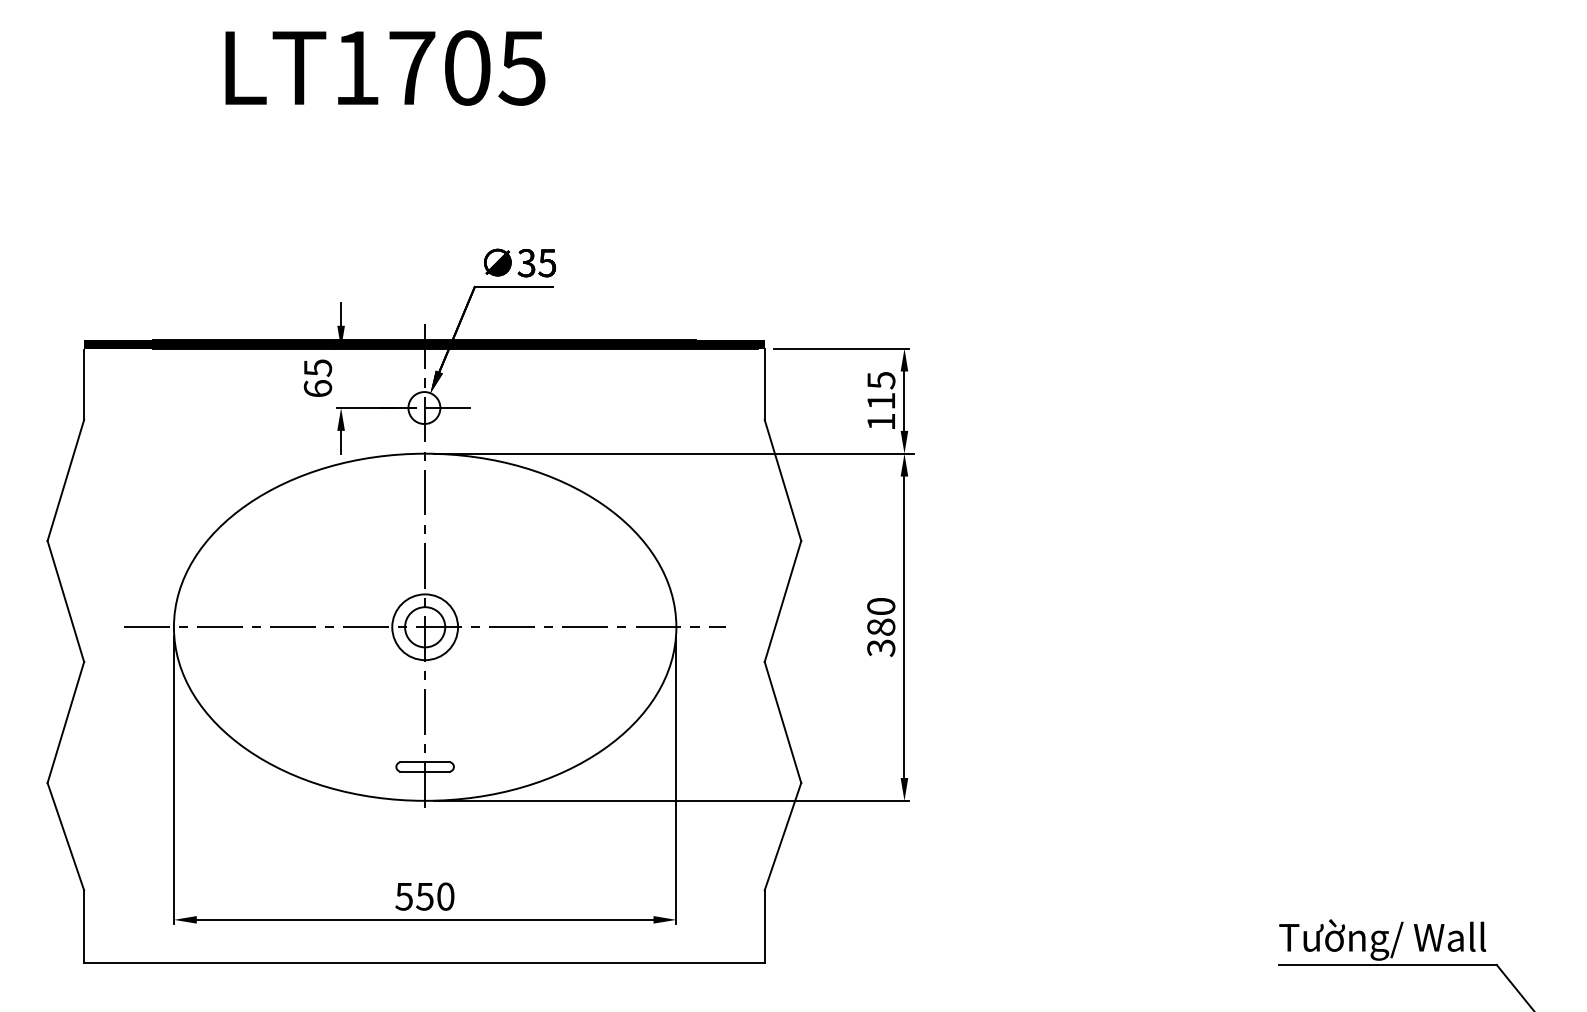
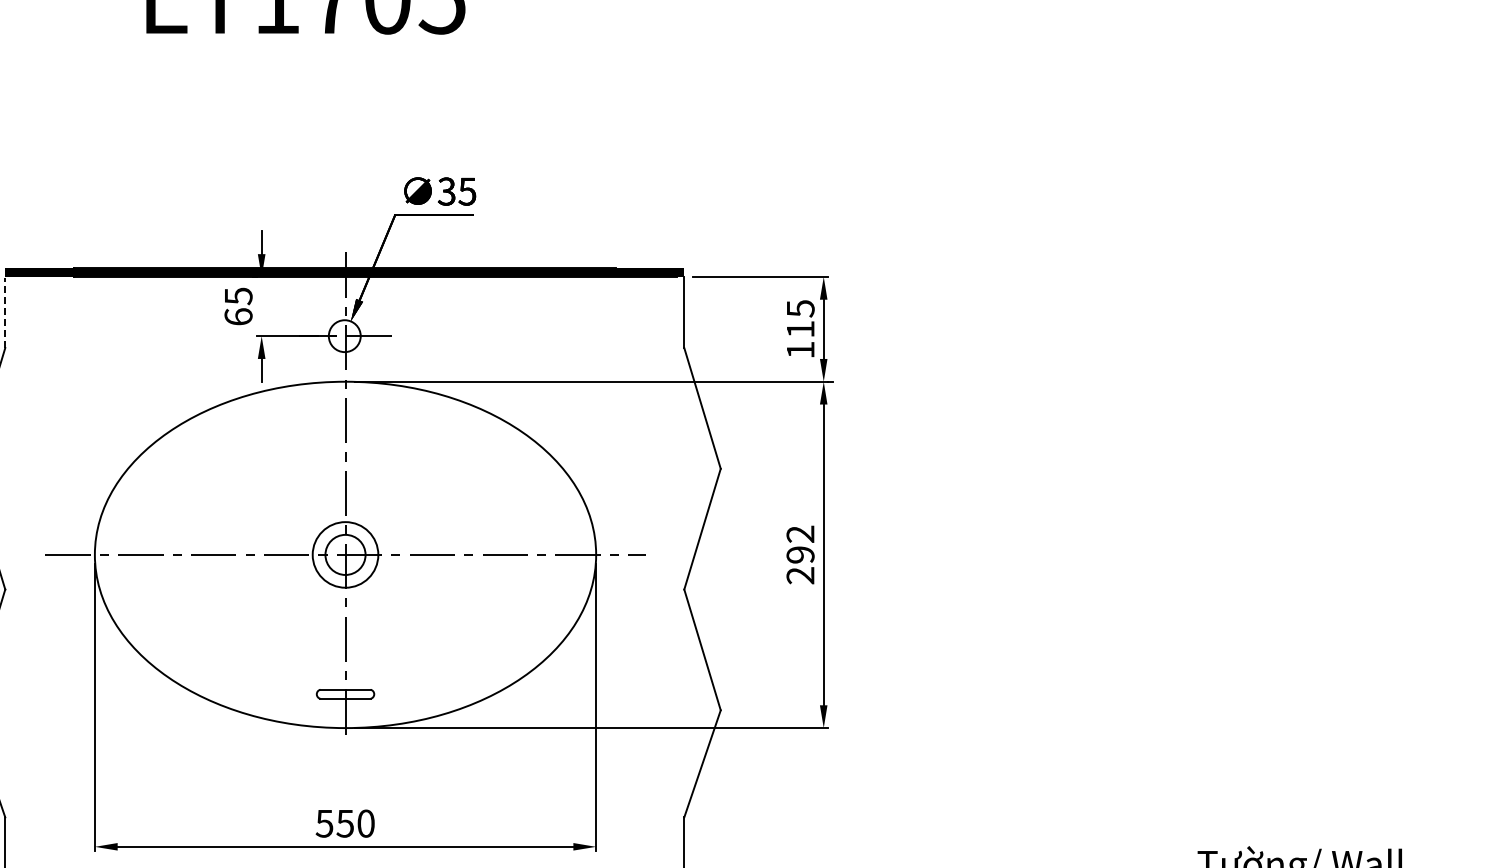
line: (84, 384) -> (5, 312), solid -> dashed
text: (881, 627) -> (800, 555), 380 -> 292

